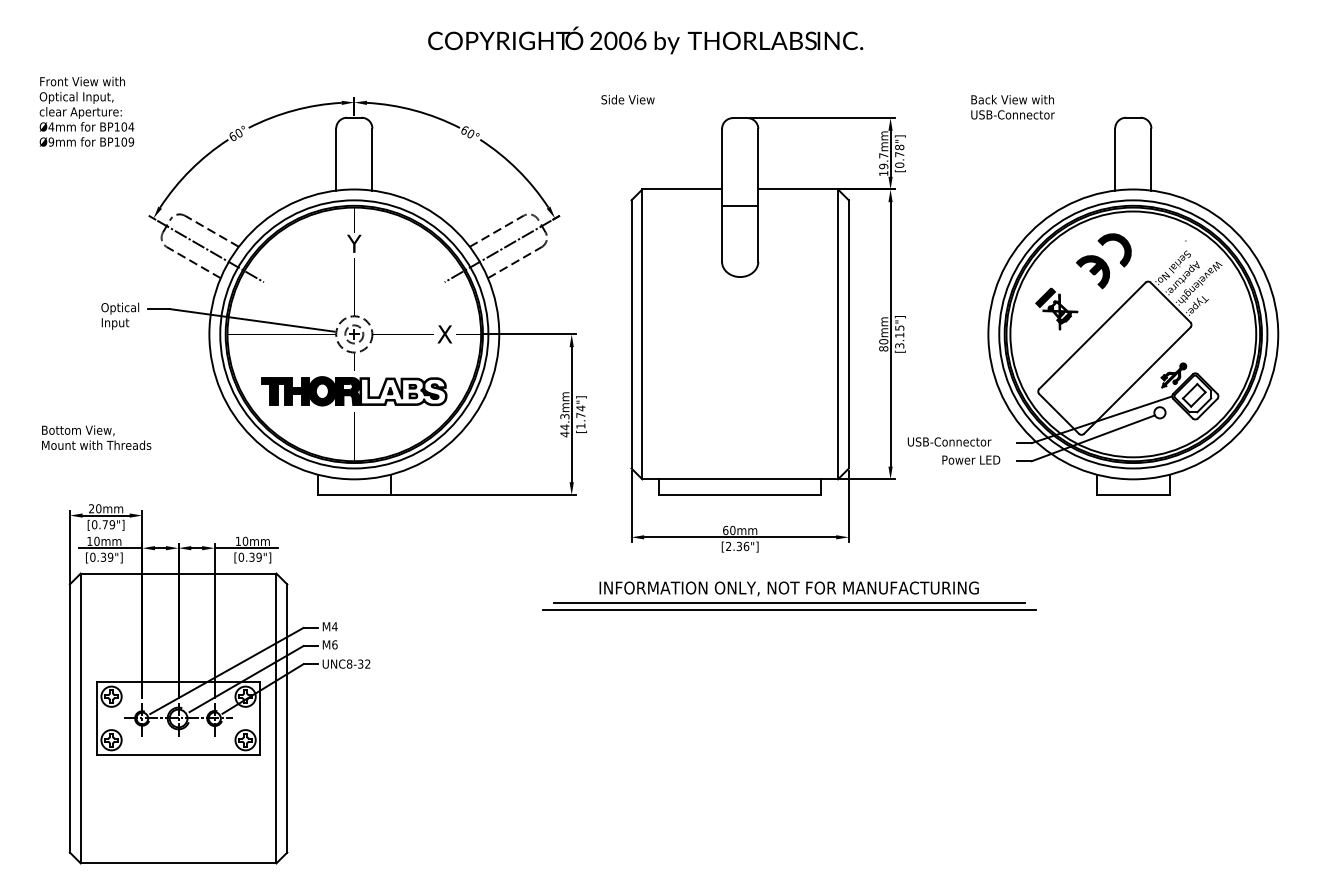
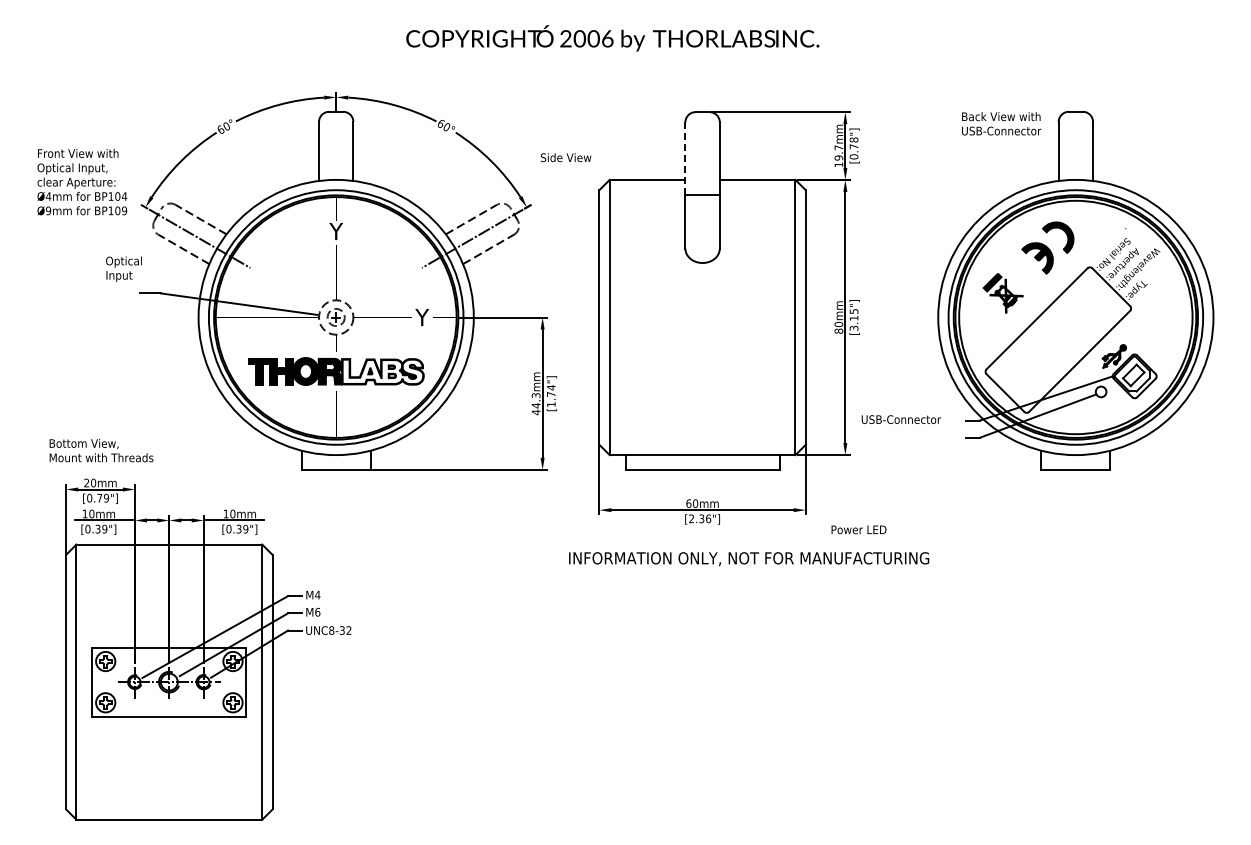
text: (628, 99) -> (566, 157), moved
text: (1012, 106) -> (1001, 123), moved
text: (87, 112) -> (82, 182), moved
line: (722, 166) -> (685, 158), solid -> dashed
text: (119, 315) -> (123, 268), moved
text: (444, 334) -> (421, 317), X -> Y
text: (96, 437) -> (101, 450), moved
text: (970, 459) -> (858, 529), moved
line: (788, 602) -> (748, 572), removed
line: (788, 610) -> (748, 579), removed

